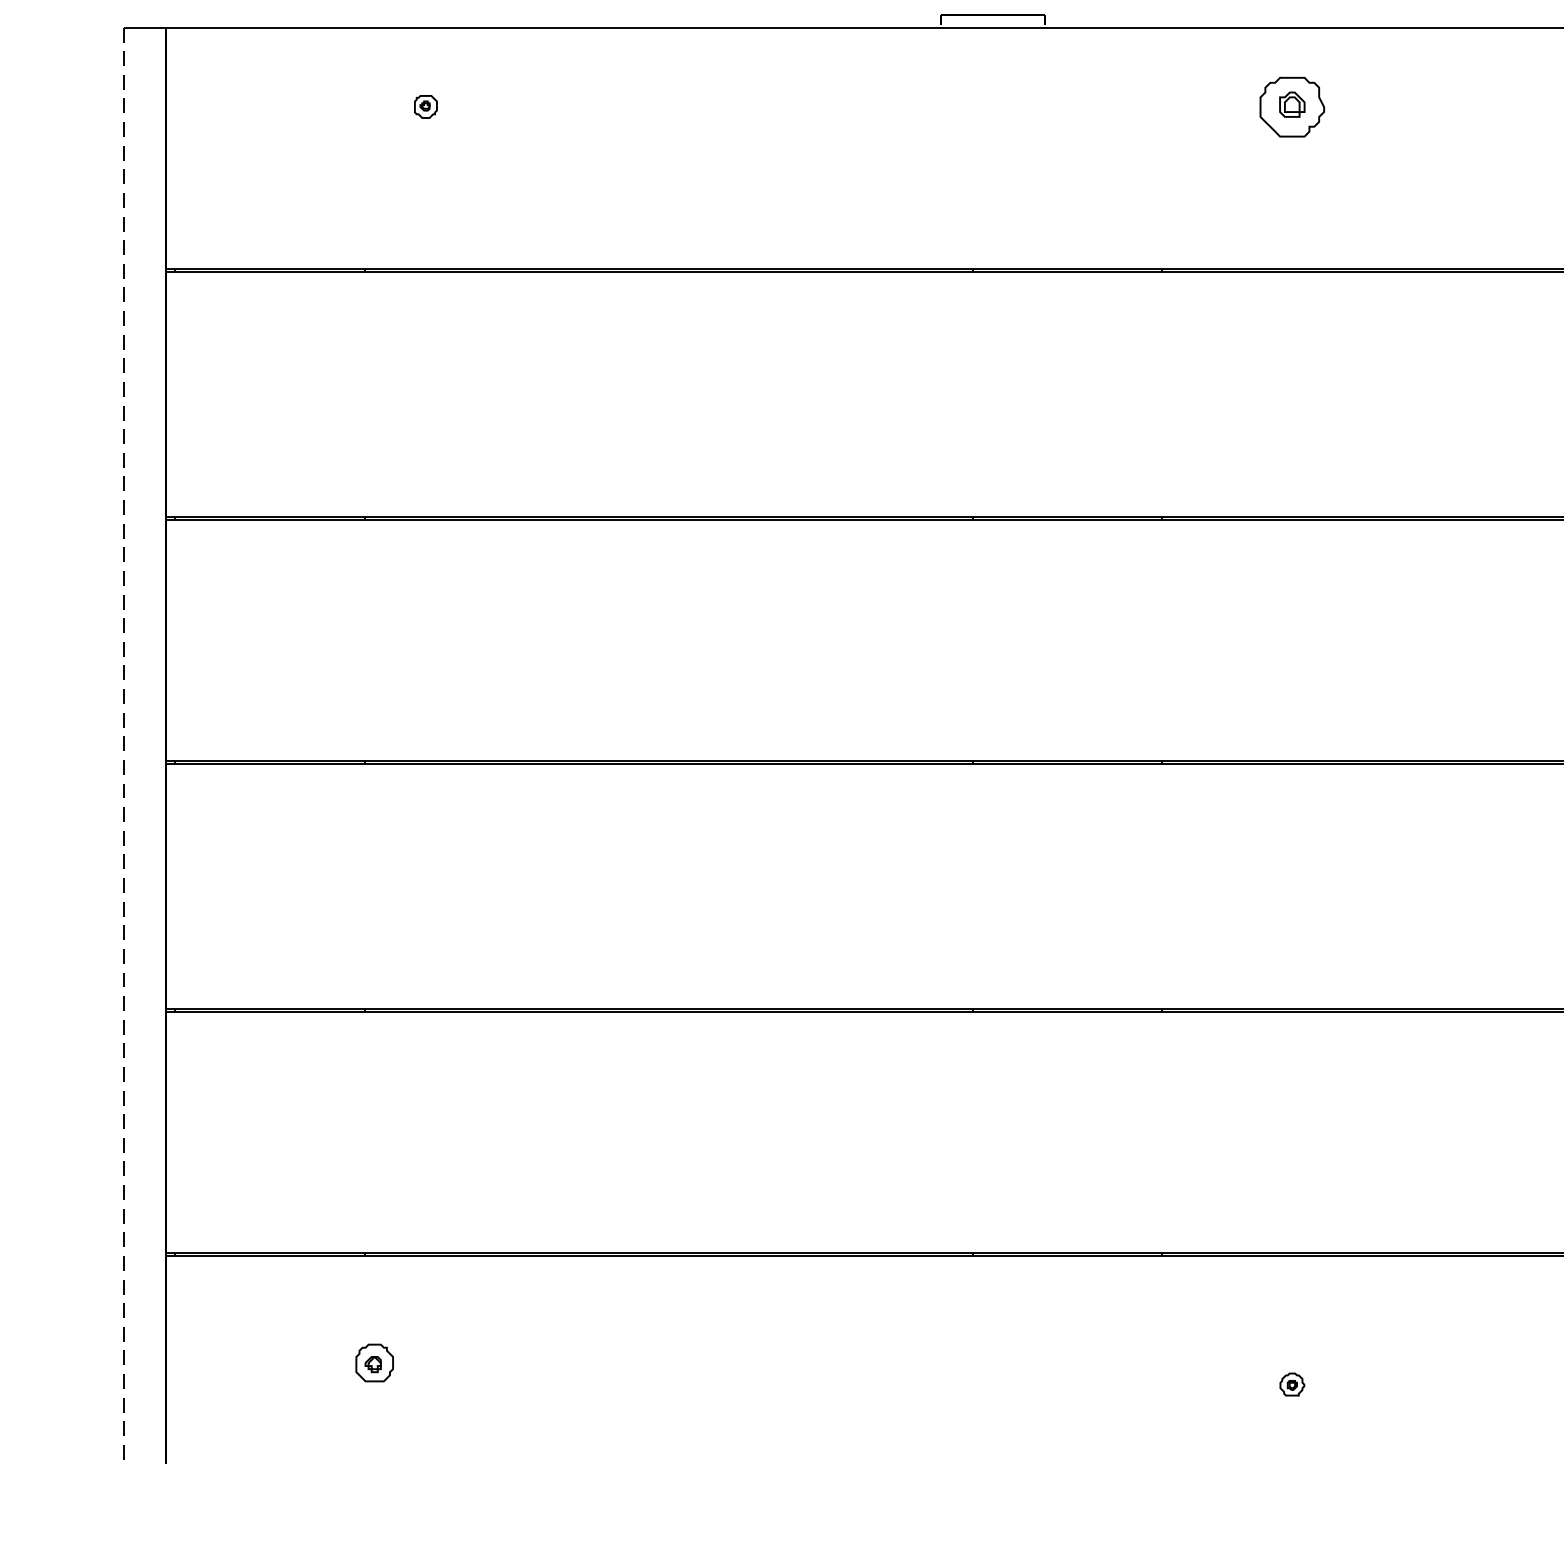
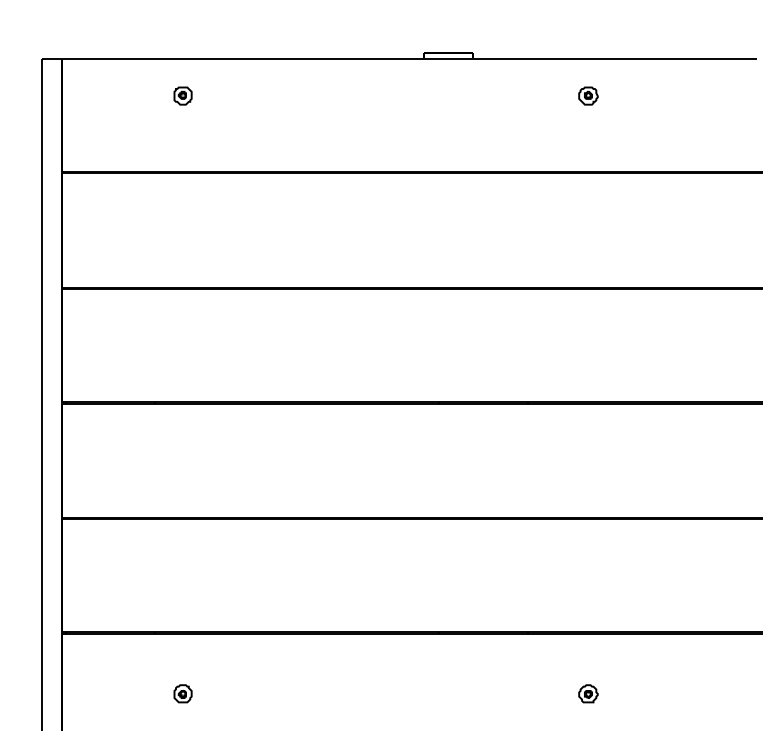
part: (424, 105) -> (182, 95), size x1.67
part: (1292, 105) -> (588, 95), size x0.62
line: (123, 746) -> (41, 395), dashed -> solid
part: (373, 1362) -> (182, 693), moved
part: (1292, 1383) -> (588, 693), size x1.67

